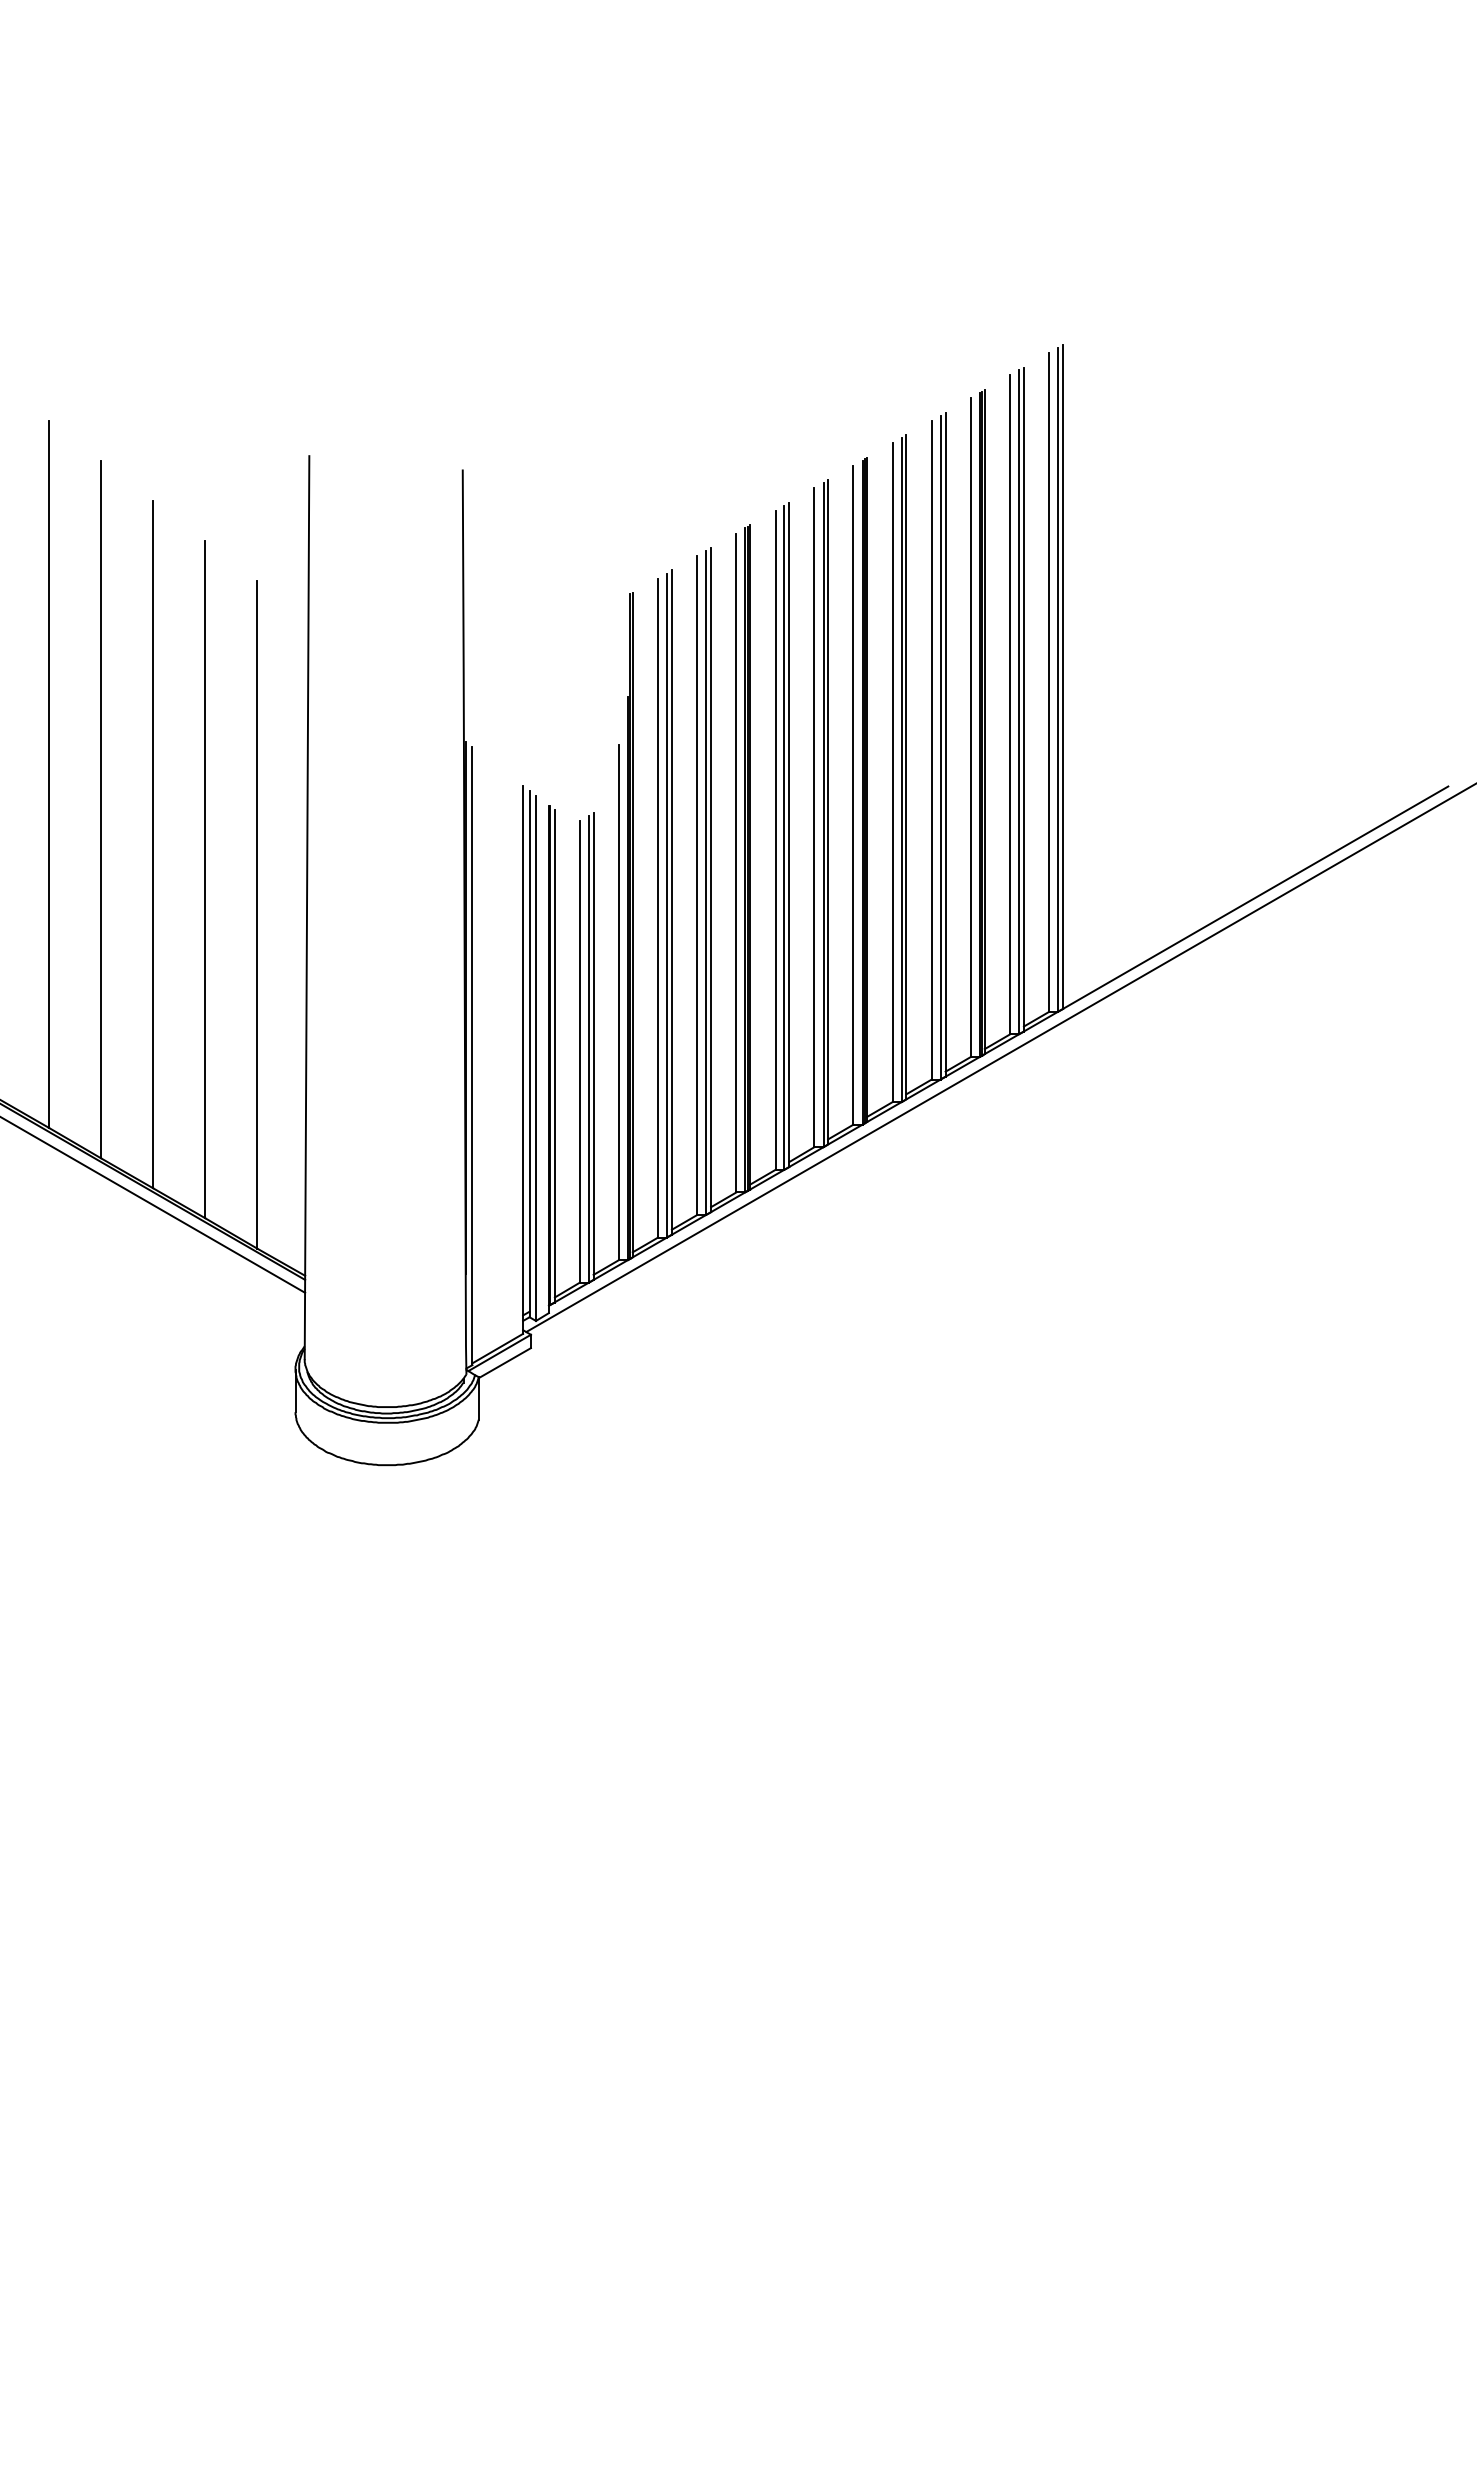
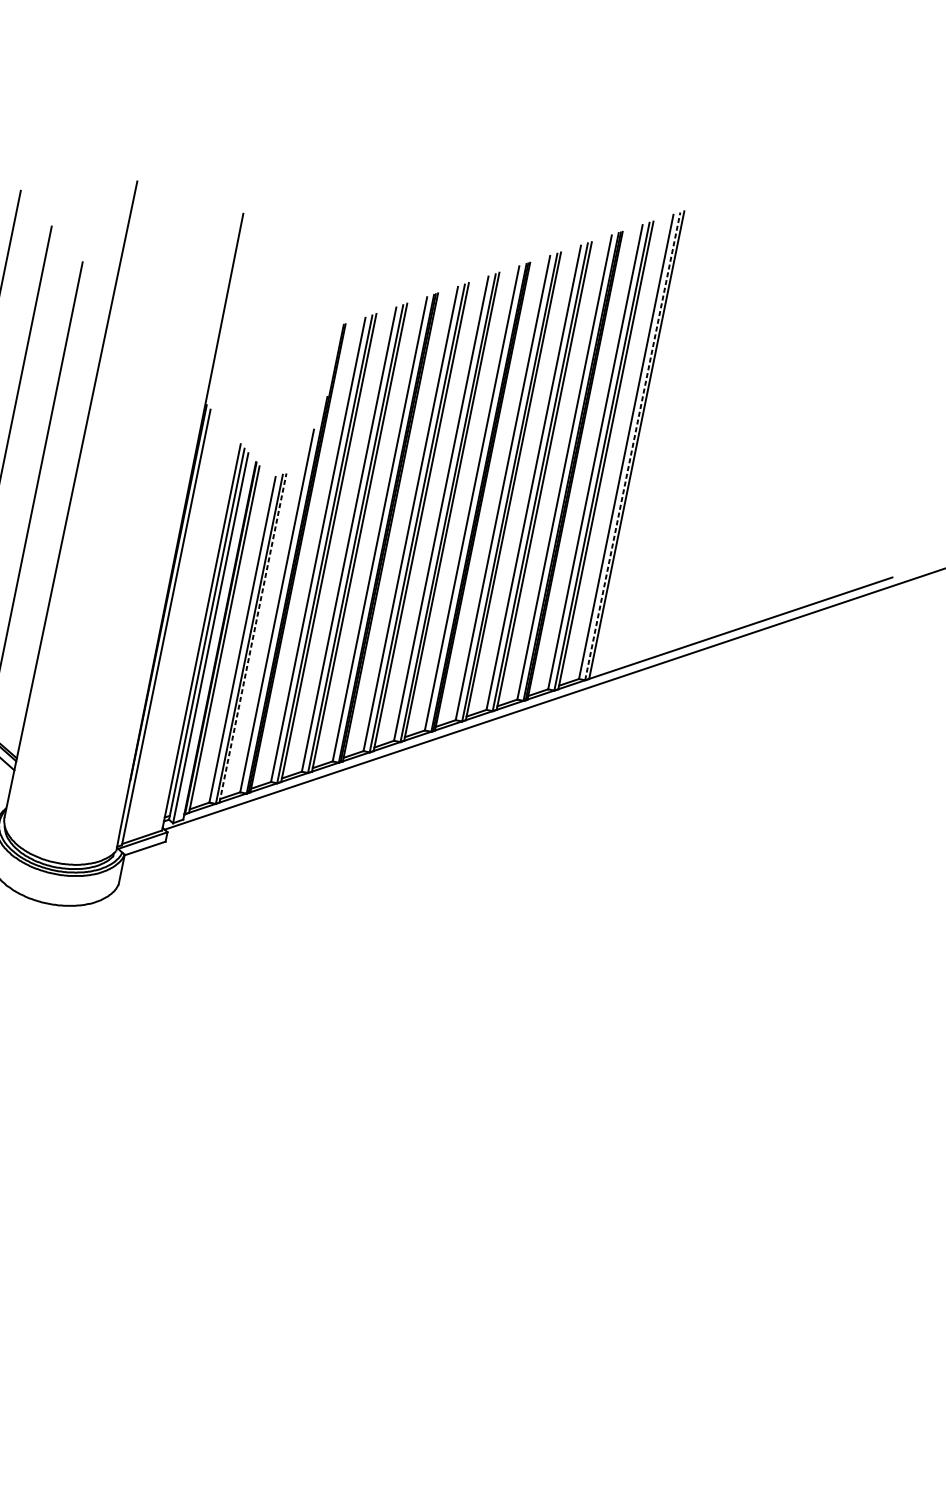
line: (1058, 679) -> (633, 446), solid -> dashed
line: (593, 1046) -> (252, 638), solid -> dashed

